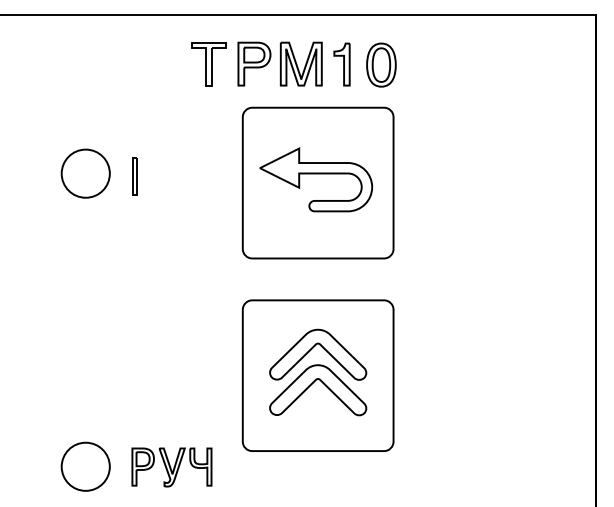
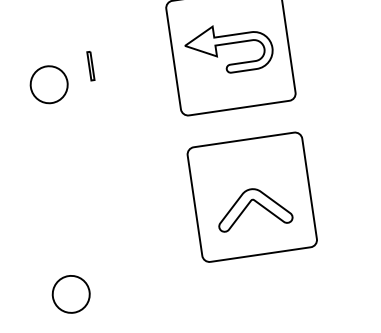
part: (85, 173) -> (48, 84), moved
part: (323, 349) -> (253, 176), removed
part: (85, 466) -> (71, 294), moved
part: (171, 467) -> (150, 283), removed

